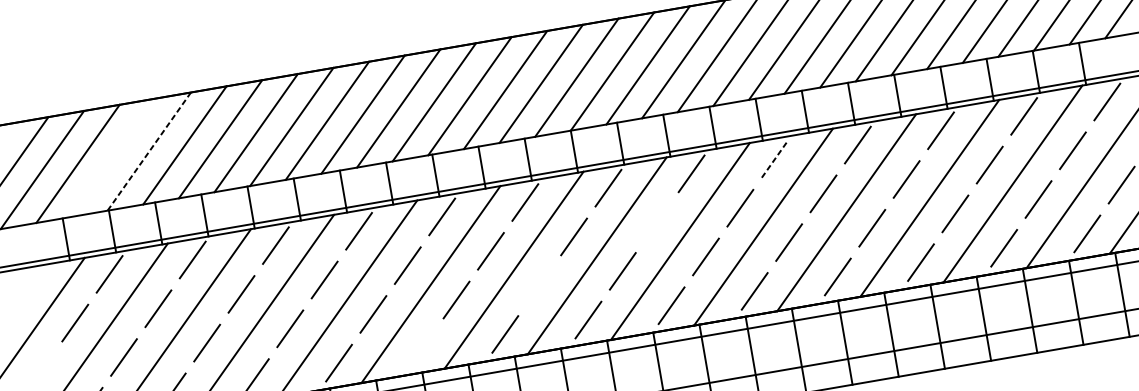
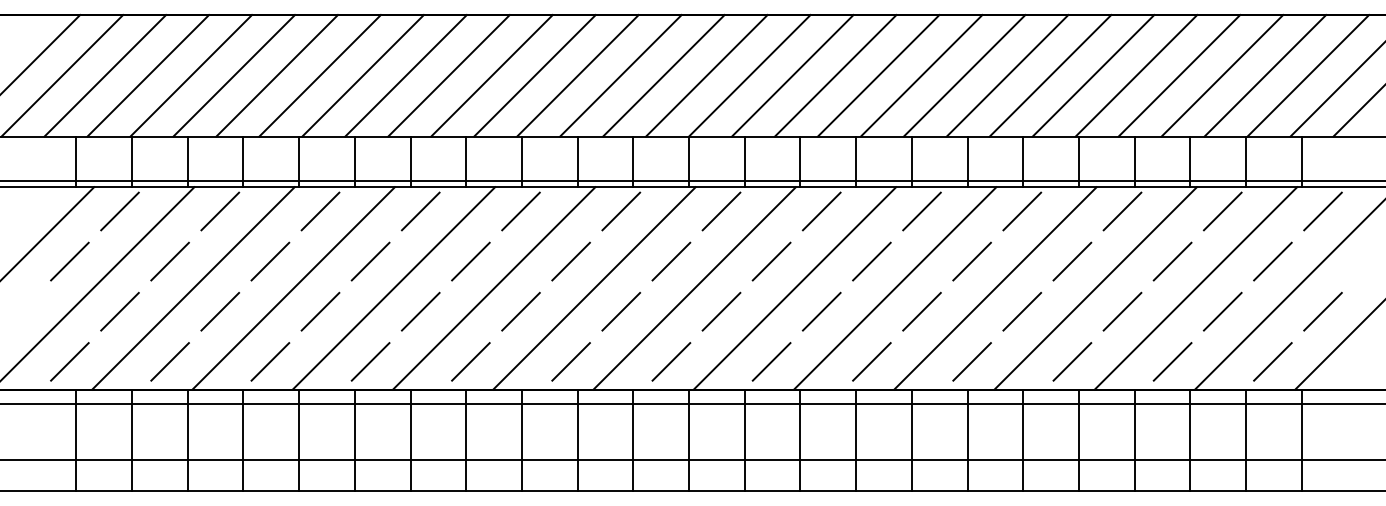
line: (149, 151) -> (191, 75), dashed -> solid
line: (113, 157) -> (148, 75), added
line: (775, 159) -> (922, 211), dashed -> solid
line: (657, 222) -> (771, 261), added
line: (539, 285) -> (621, 311), added
line: (421, 348) -> (470, 361), added

